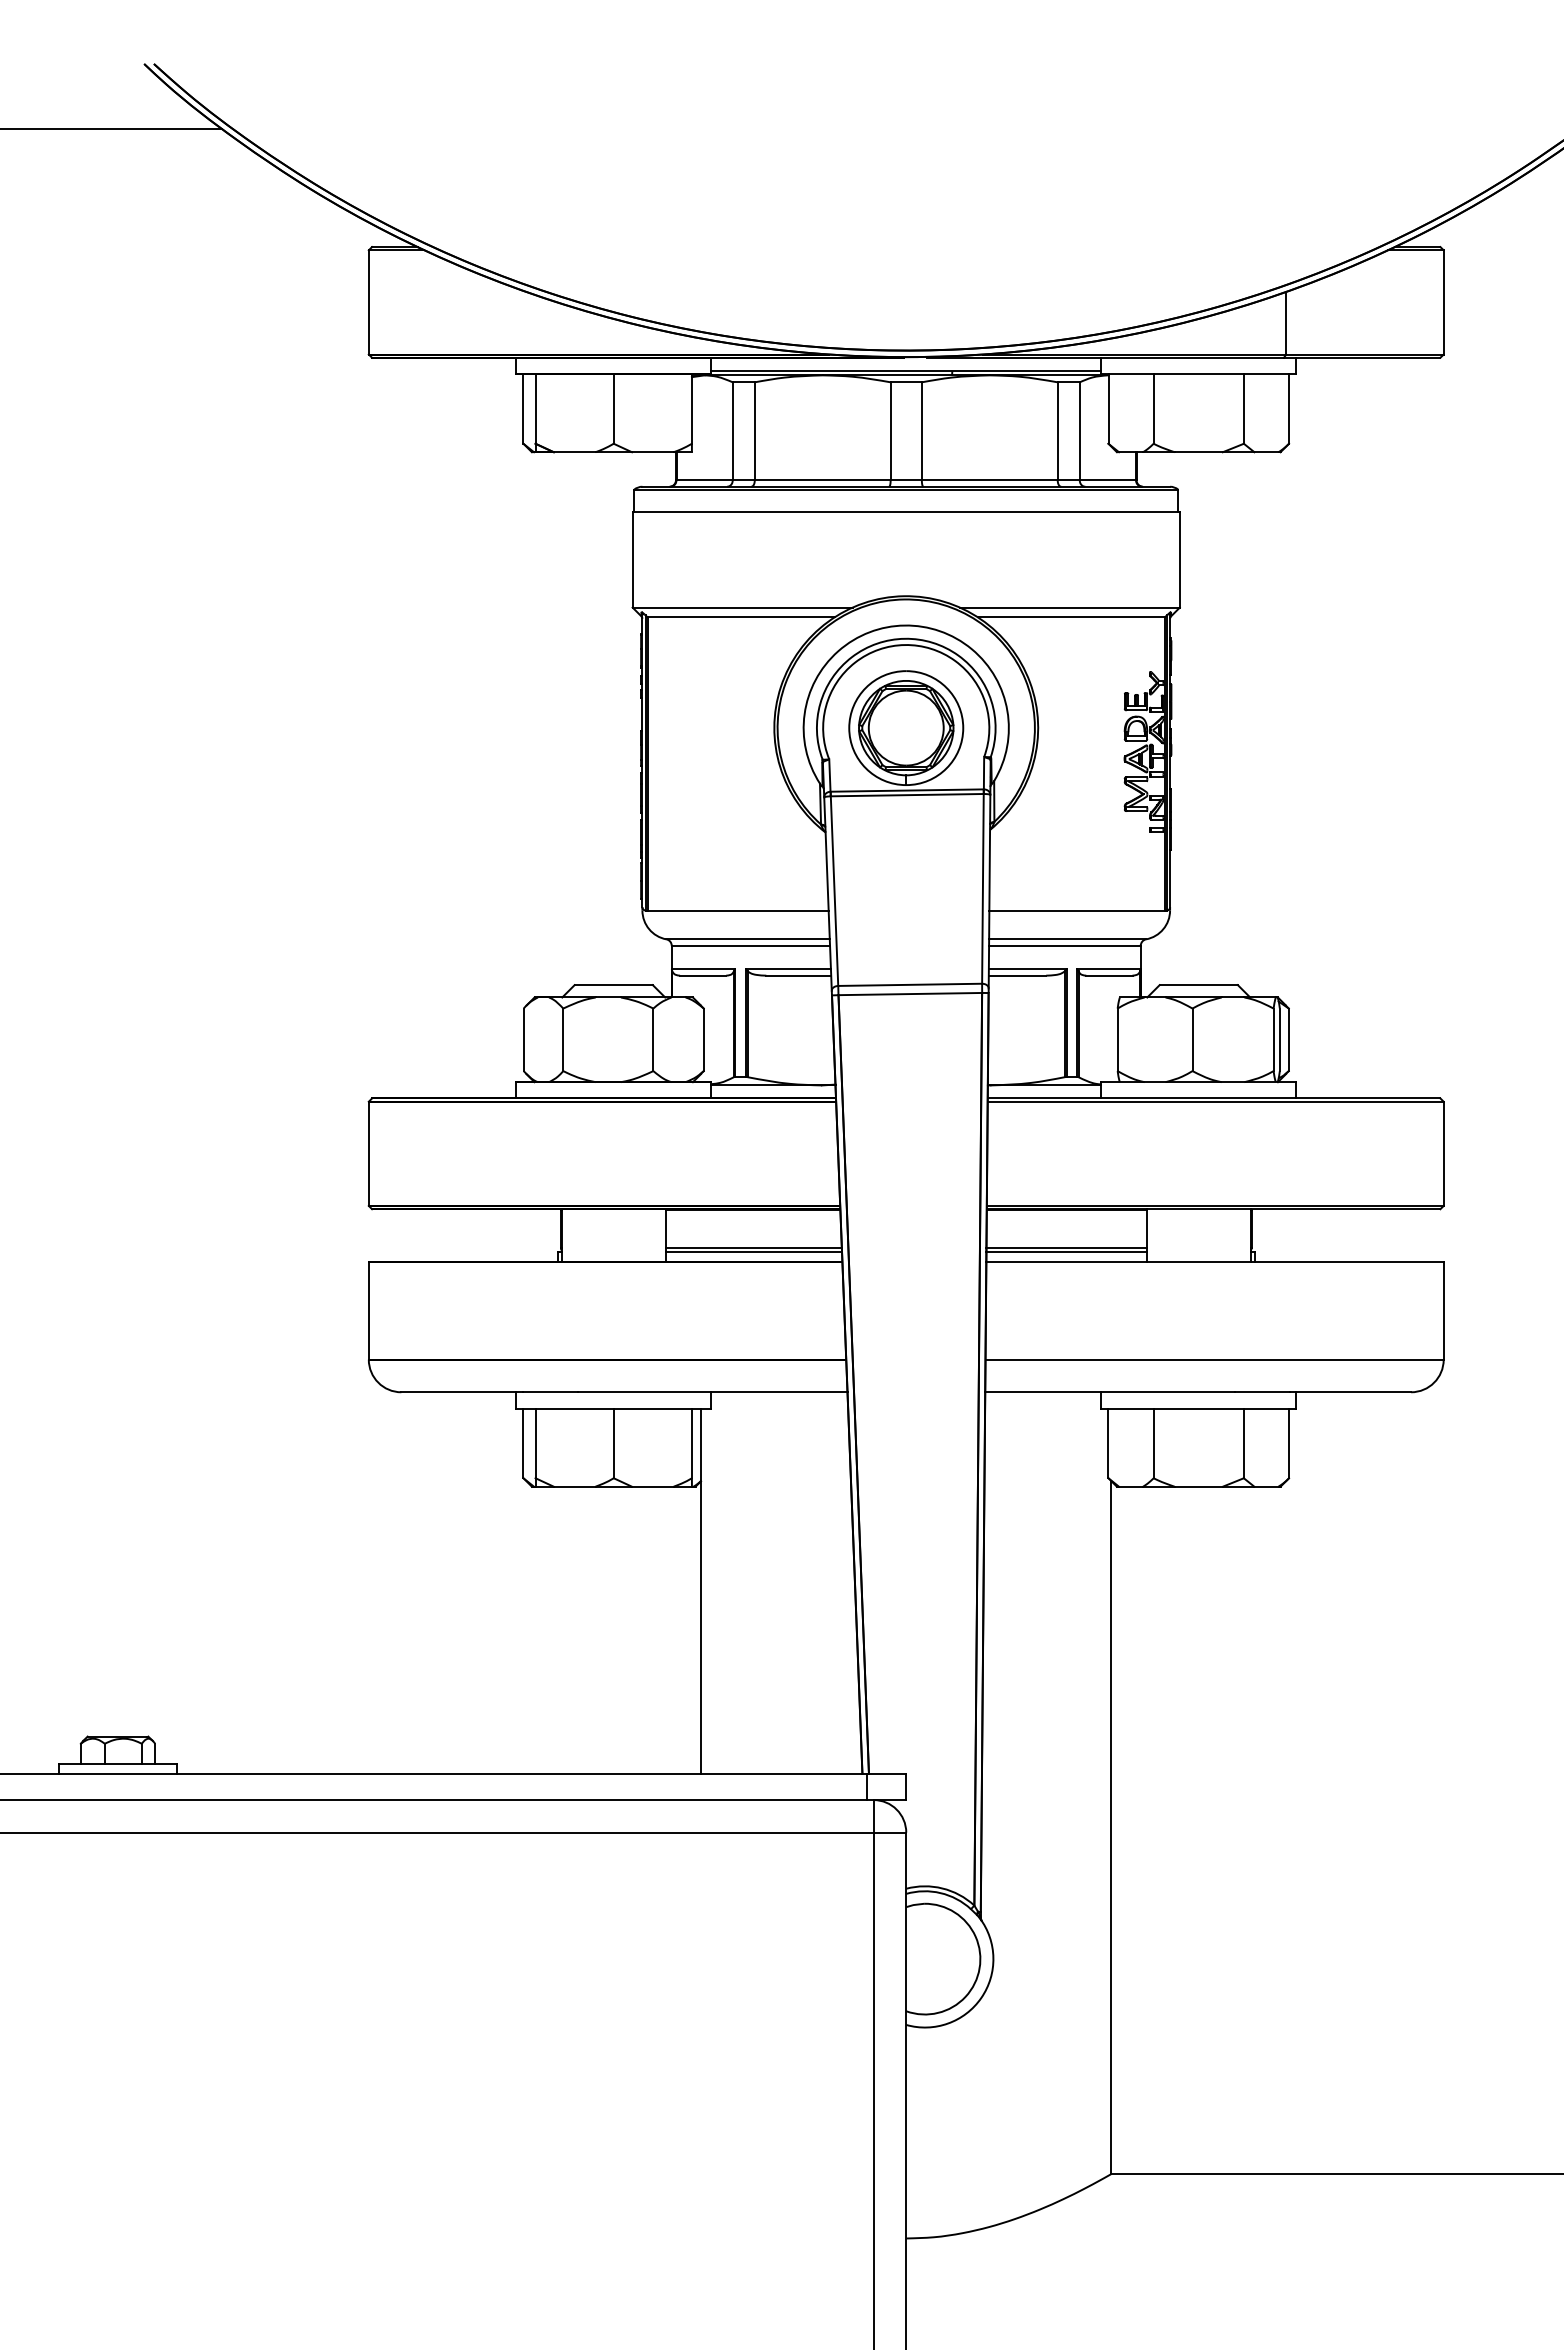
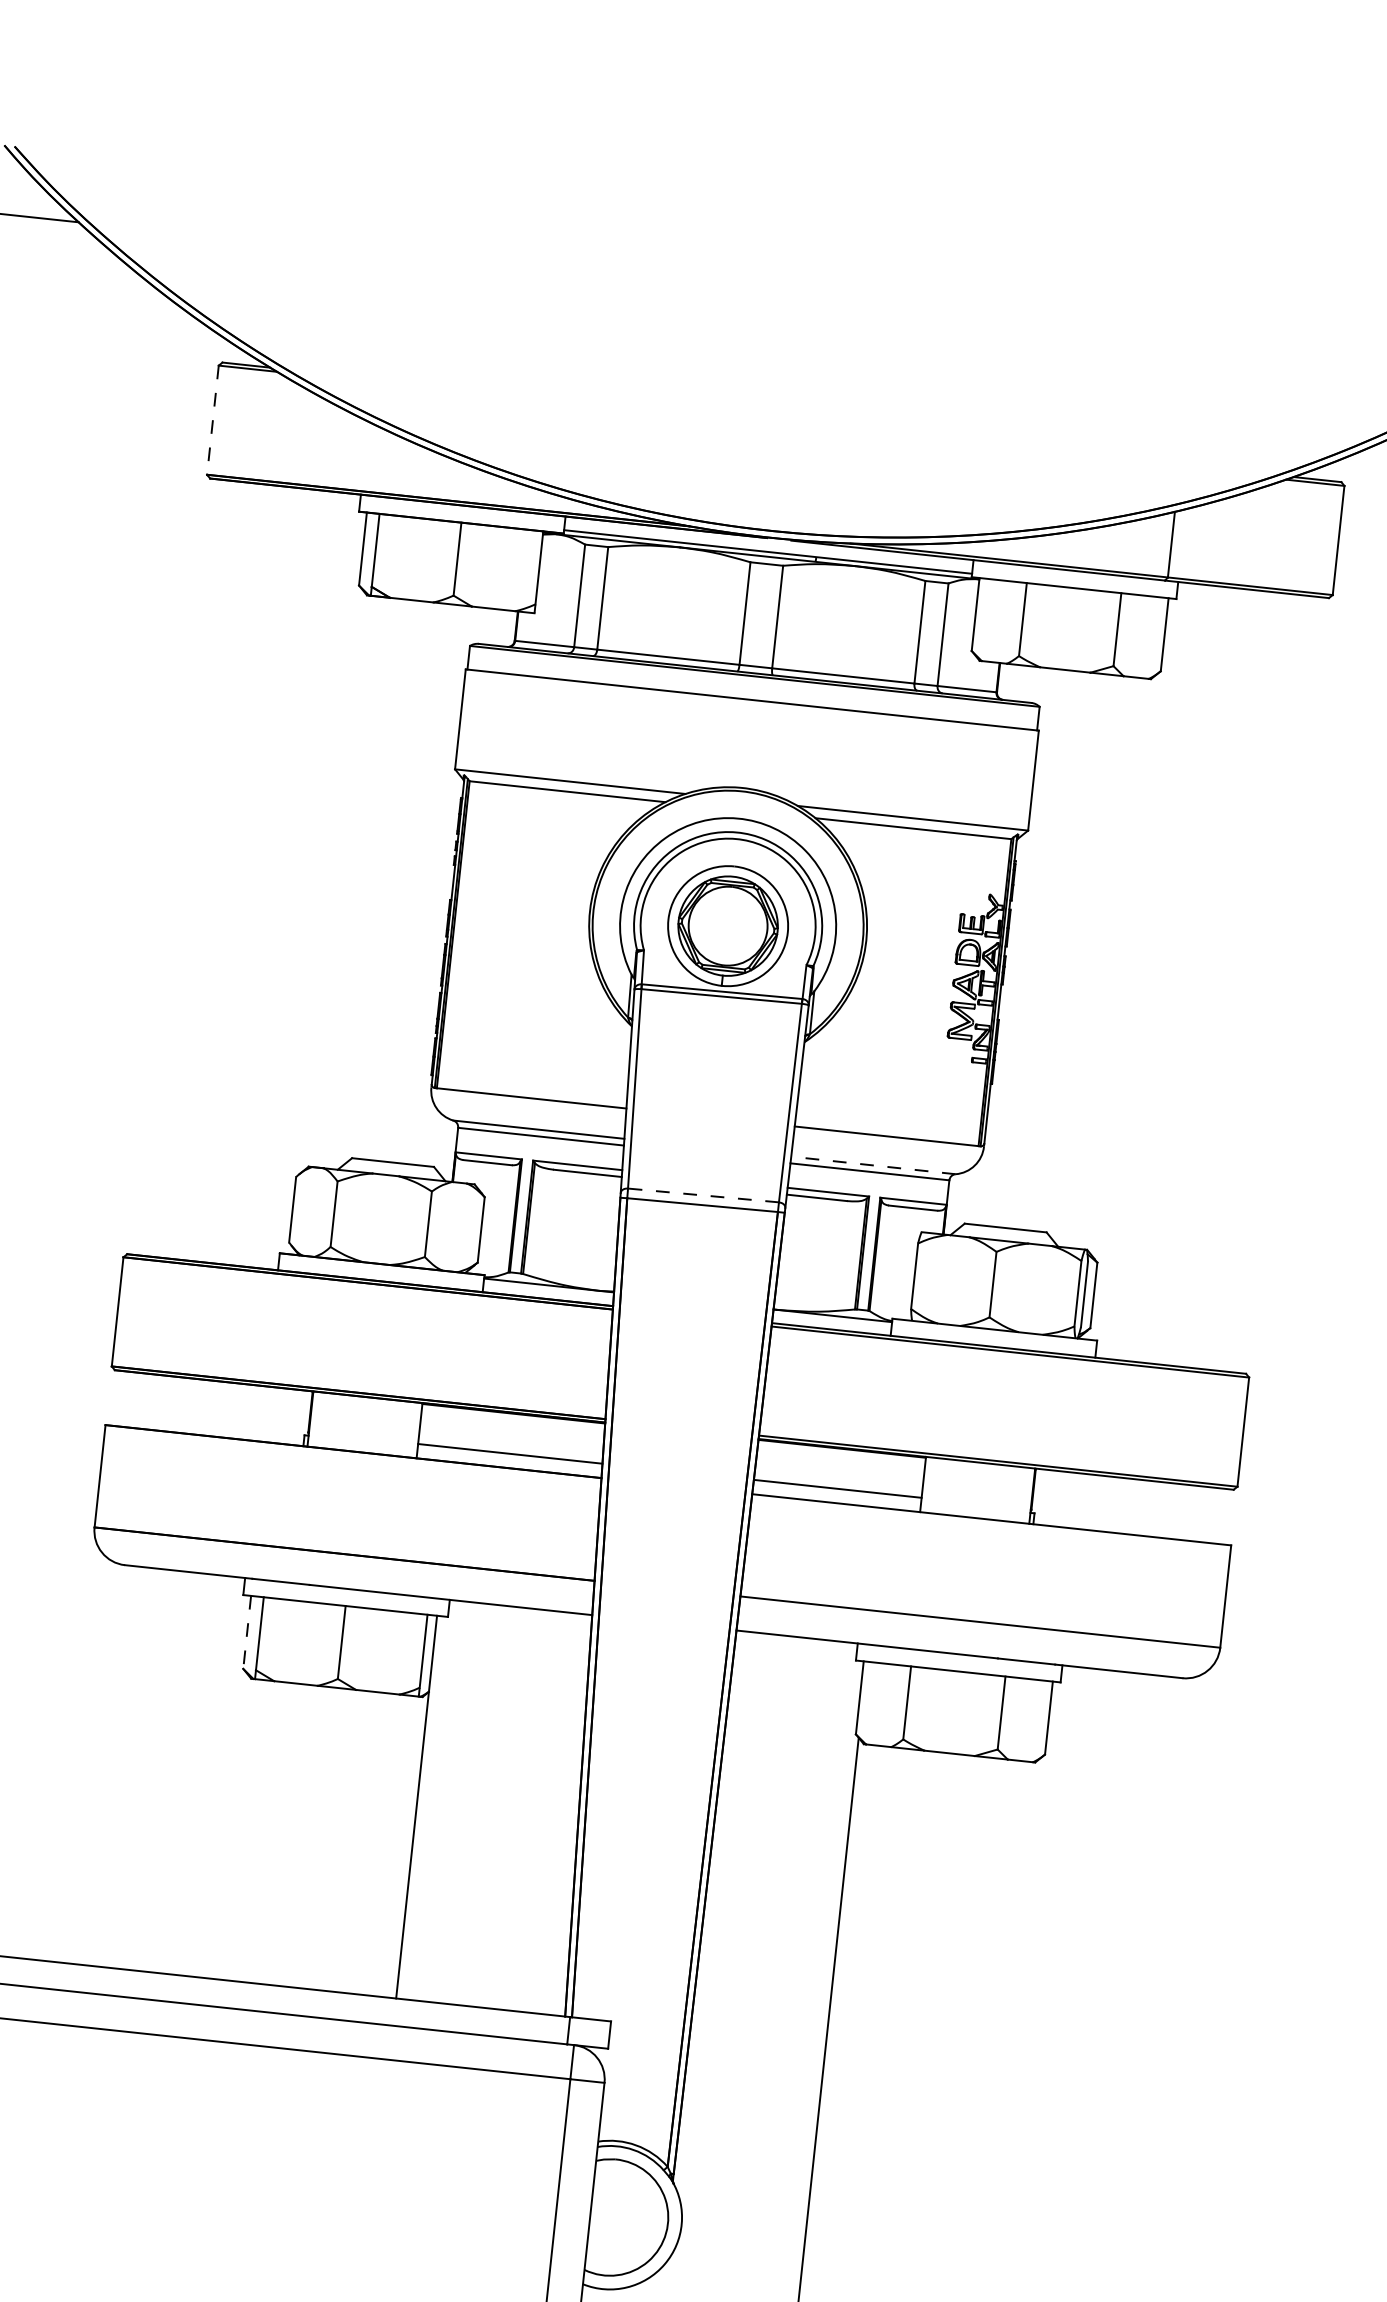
line: (368, 302) -> (212, 420), solid -> dashed
line: (1067, 939) -> (873, 1165), solid -> dashed
line: (910, 984) -> (703, 1195), solid -> dashed
line: (753, 1251) -> (509, 1457), removed
line: (1066, 1251) -> (837, 1492), removed
line: (523, 1443) -> (247, 1632), solid -> dashed

